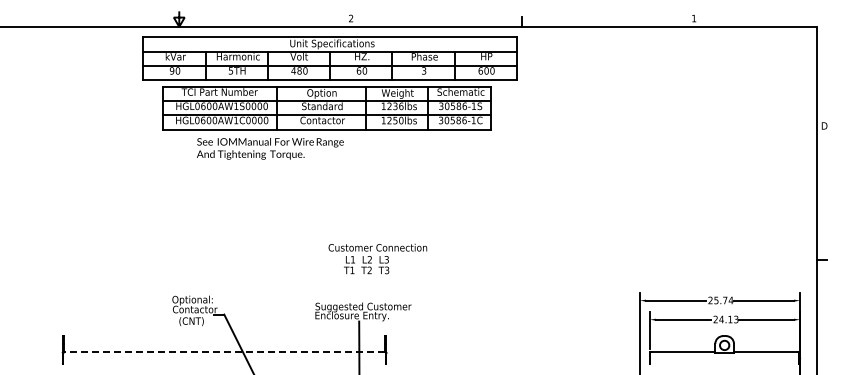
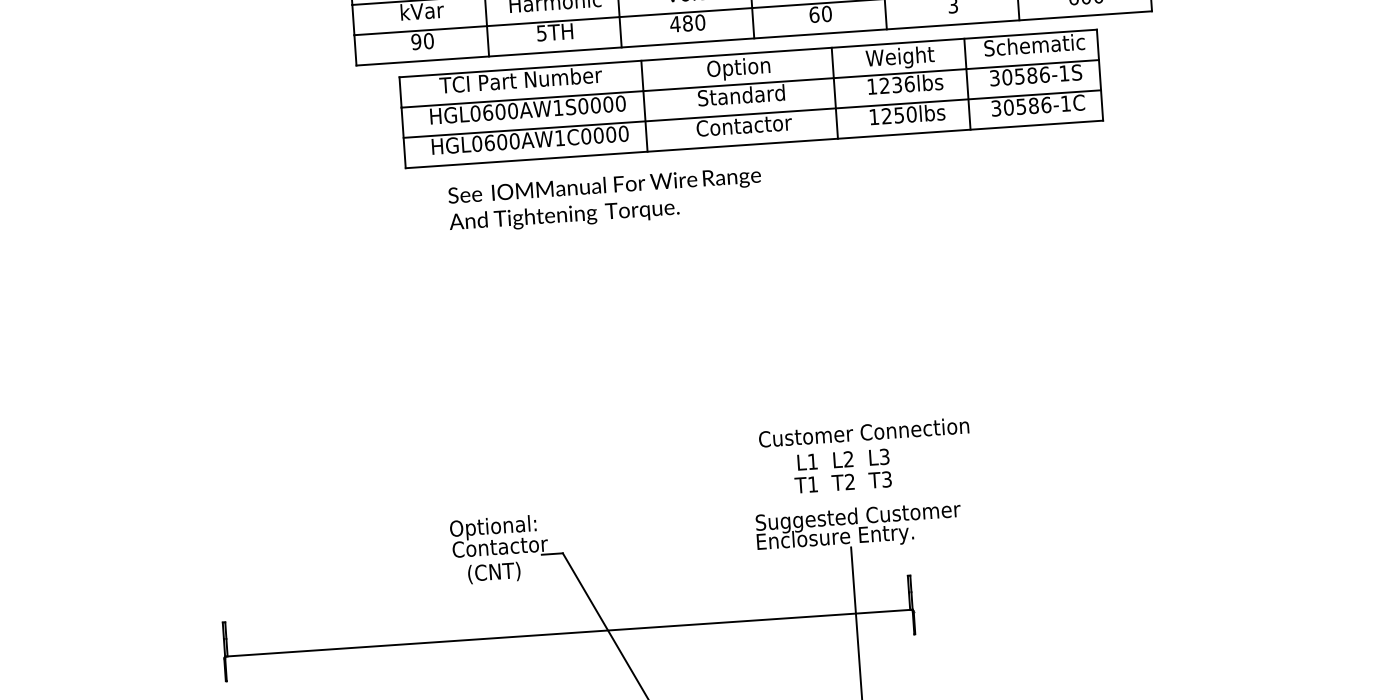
text: (270, 148) -> (605, 199), moved
text: (377, 258) -> (864, 455), moved
line: (224, 352) -> (568, 633), dashed -> solid

